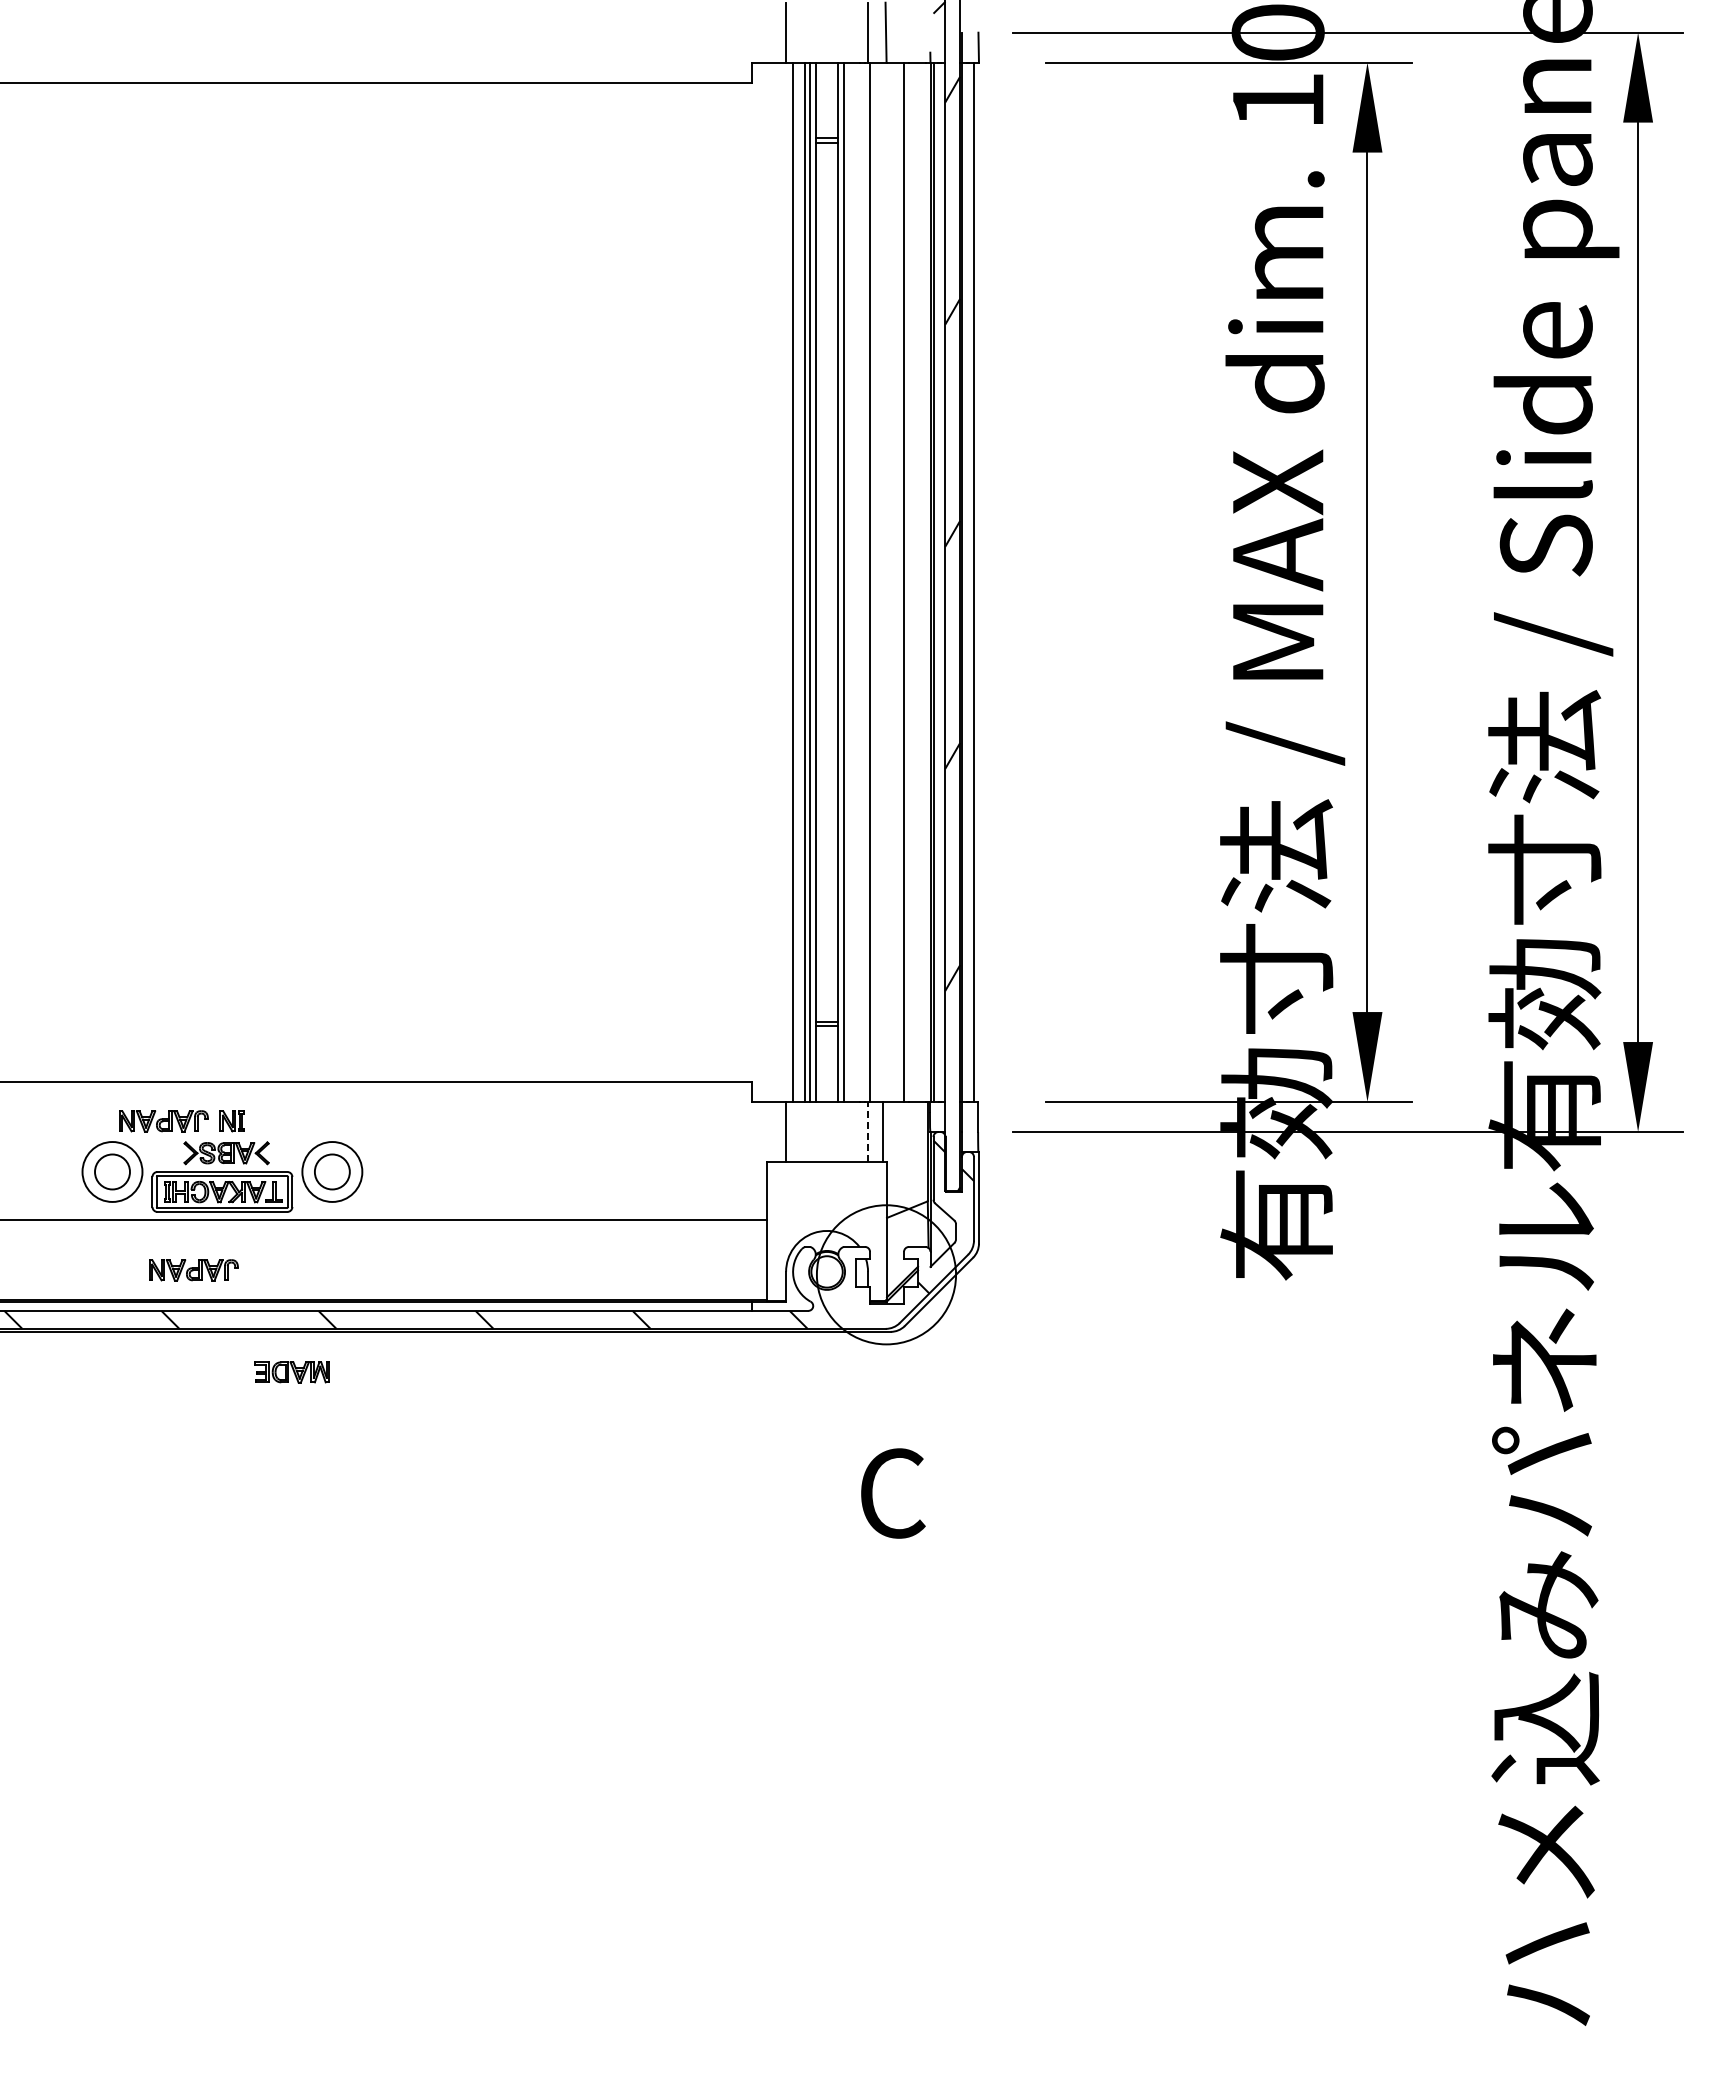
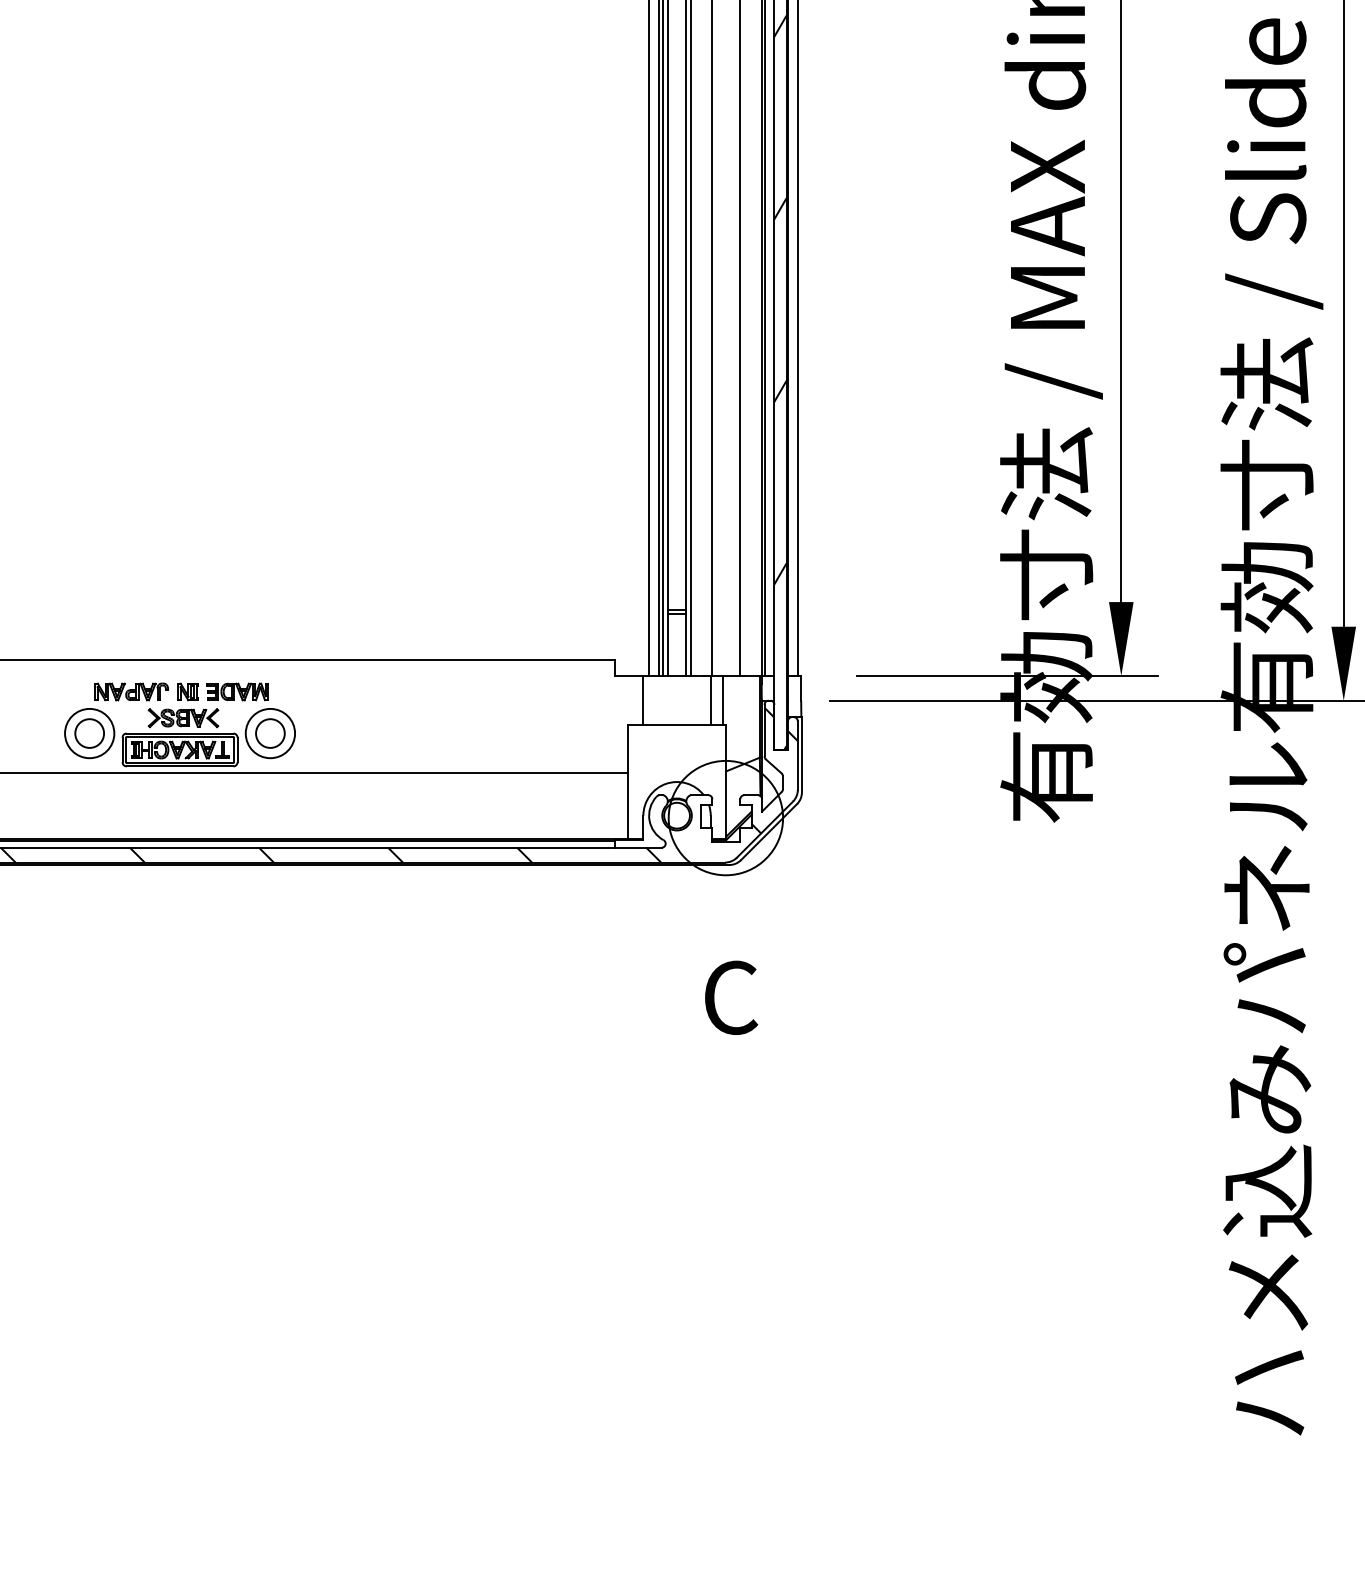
line: (868, 1132) -> (711, 701), dashed -> solid
part: (193, 1270) -> (156, 814), removed
part: (291, 1372) -> (236, 692), moved

